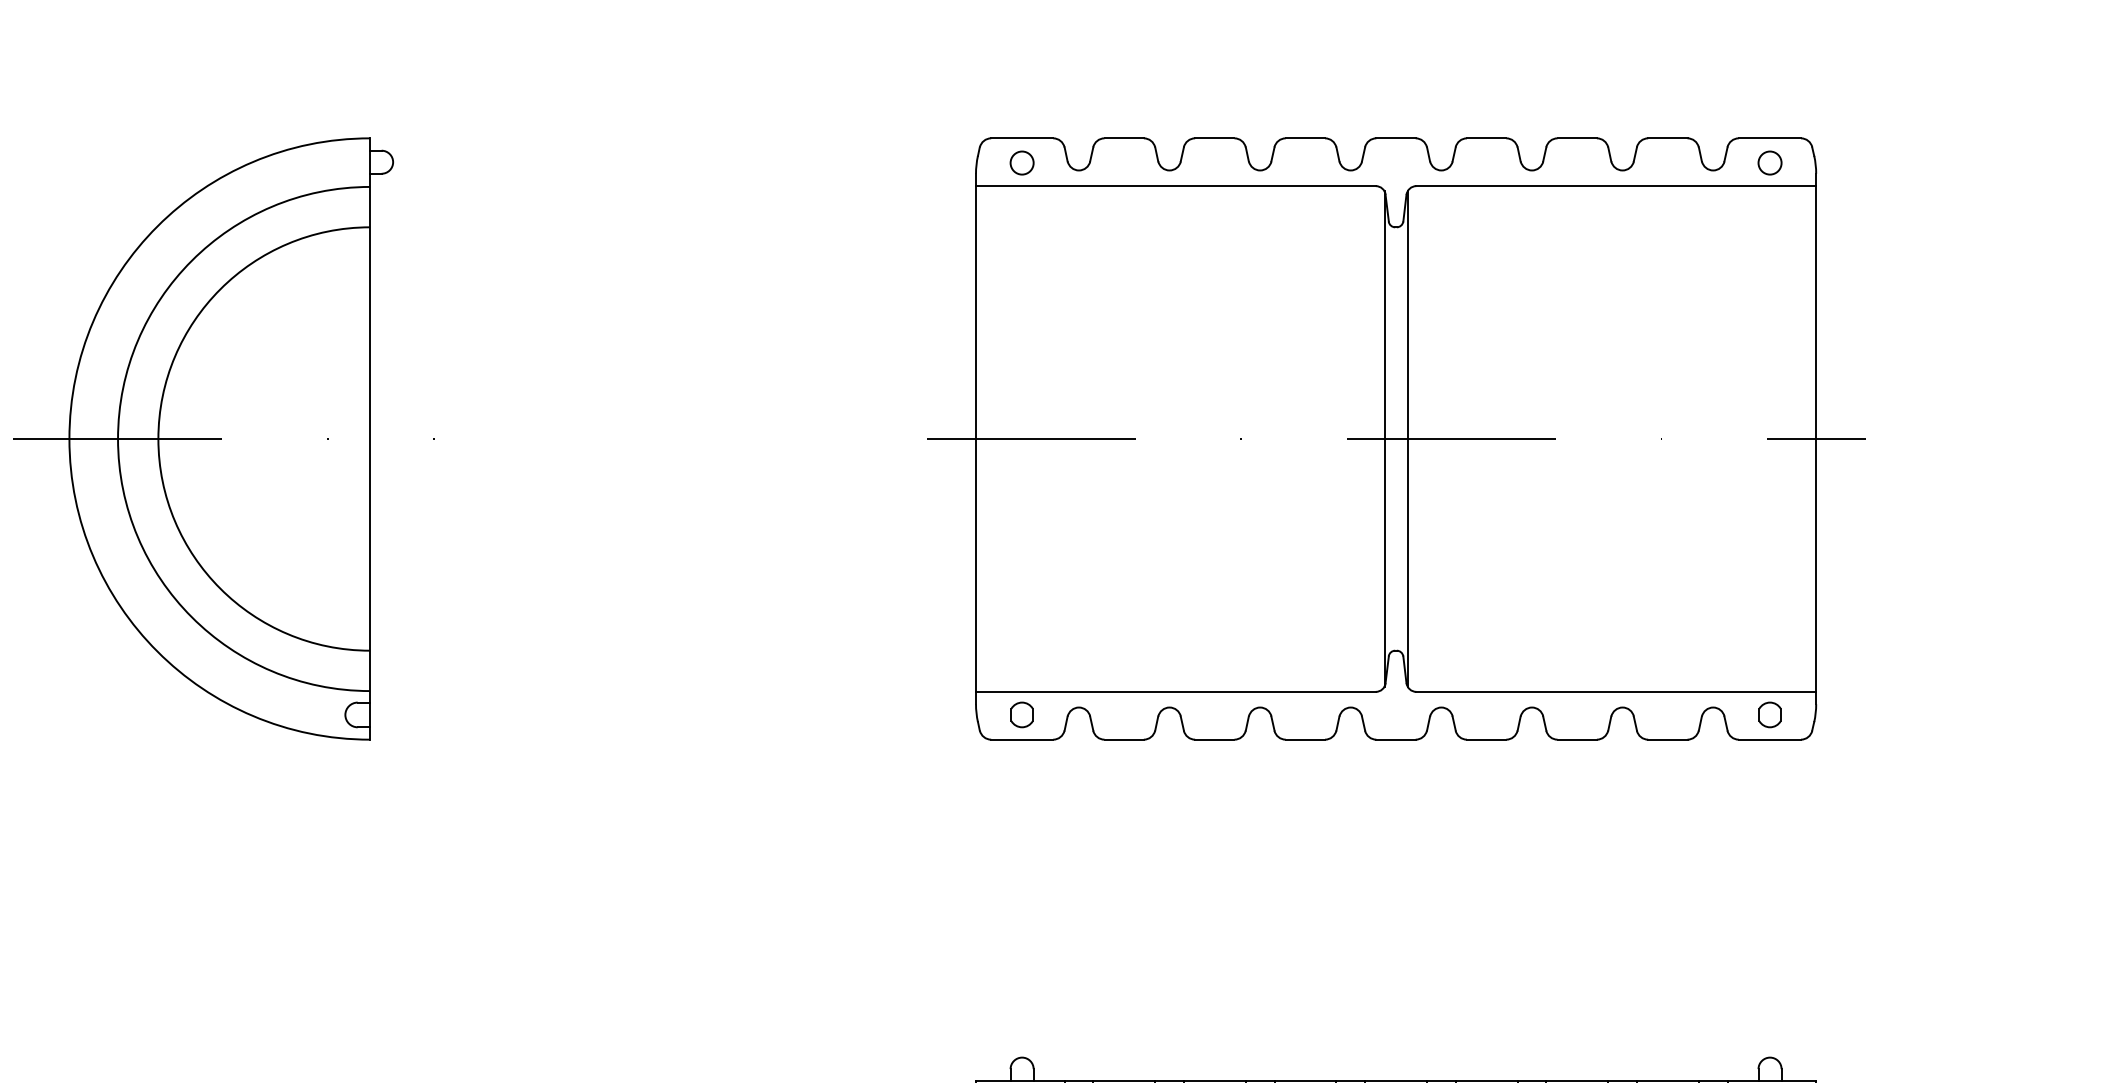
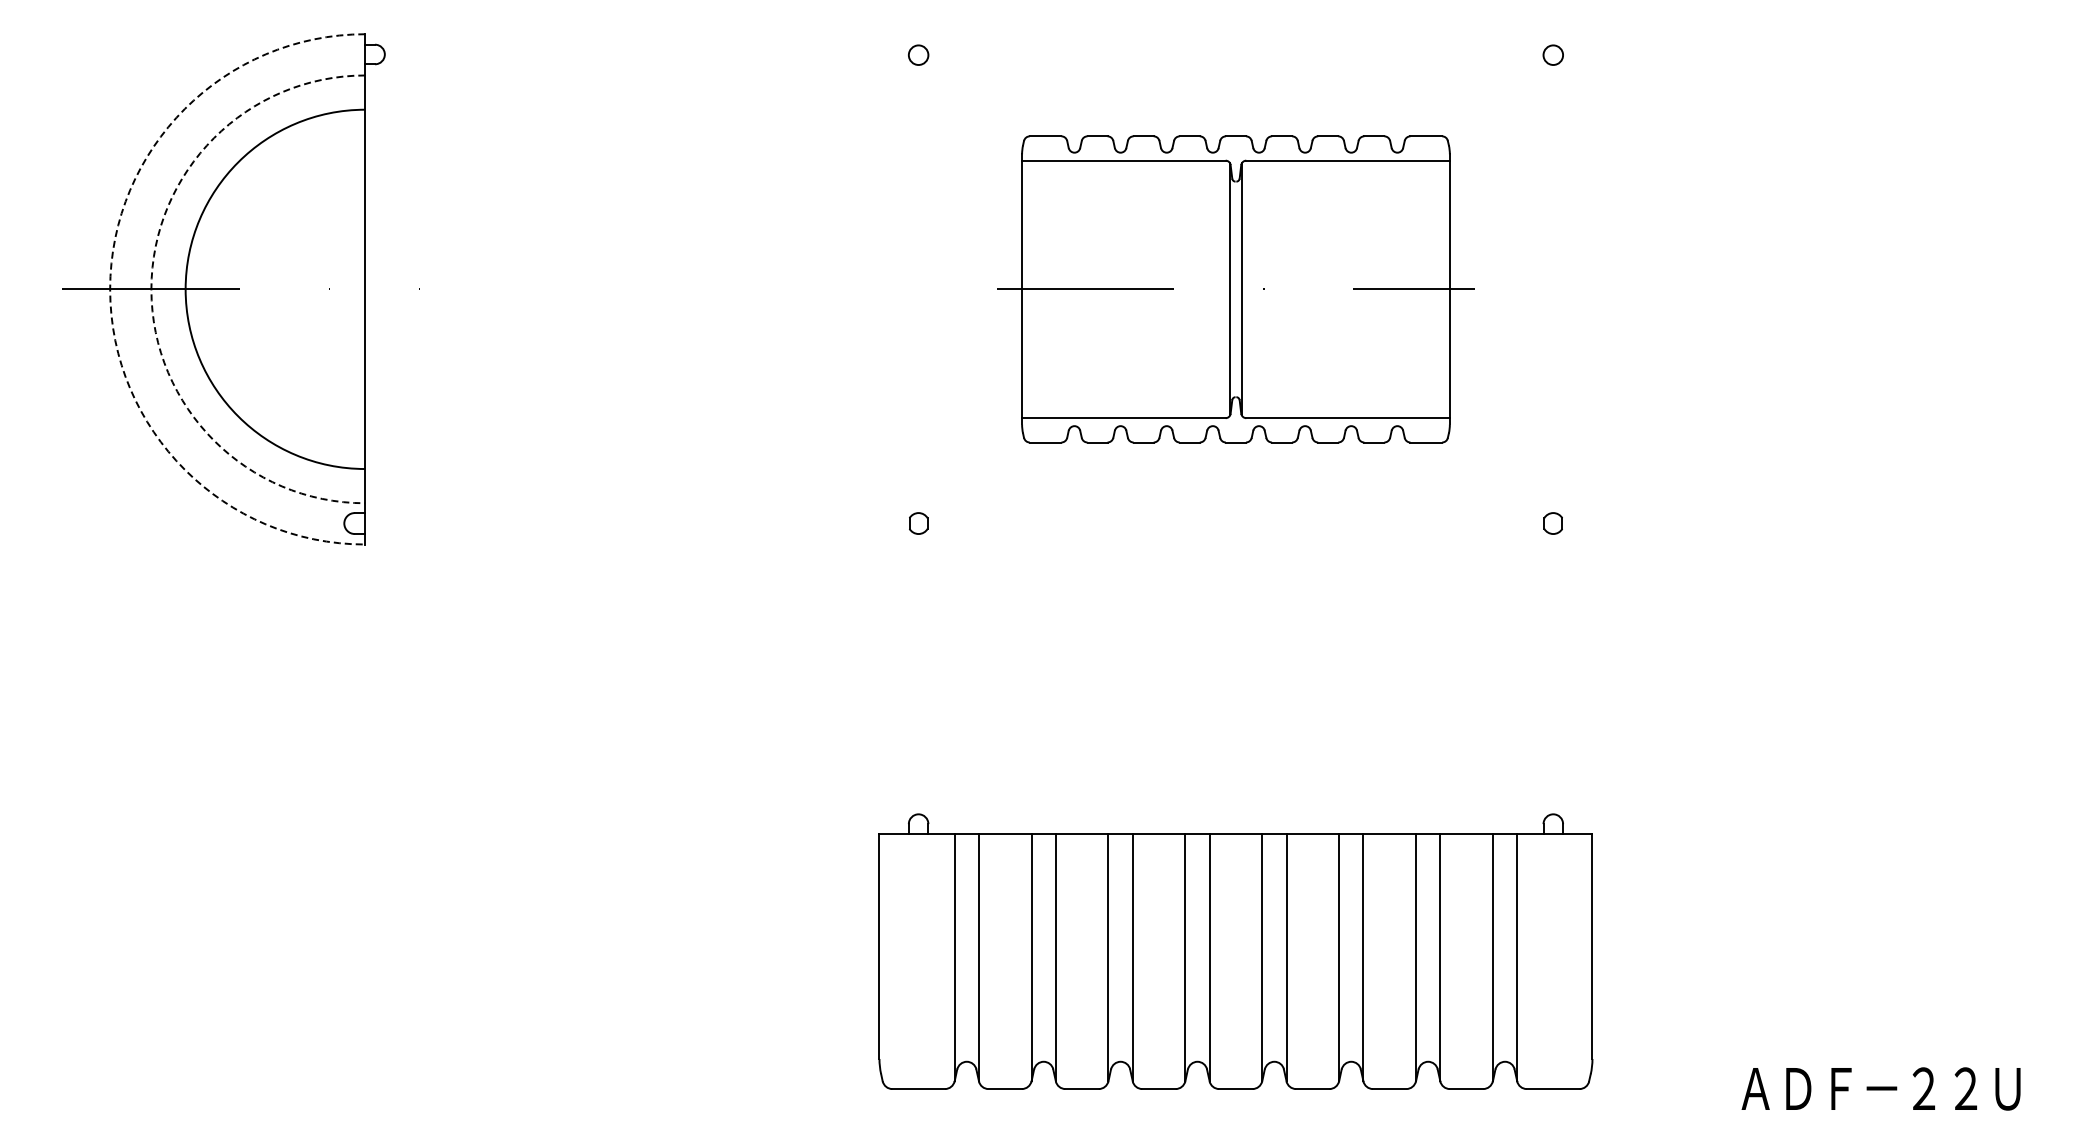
arc: (69, 439) -> (110, 289), solid -> dashed
arc: (118, 439) -> (151, 289), solid -> dashed
part: (1395, 439) -> (1235, 289), size x0.6

